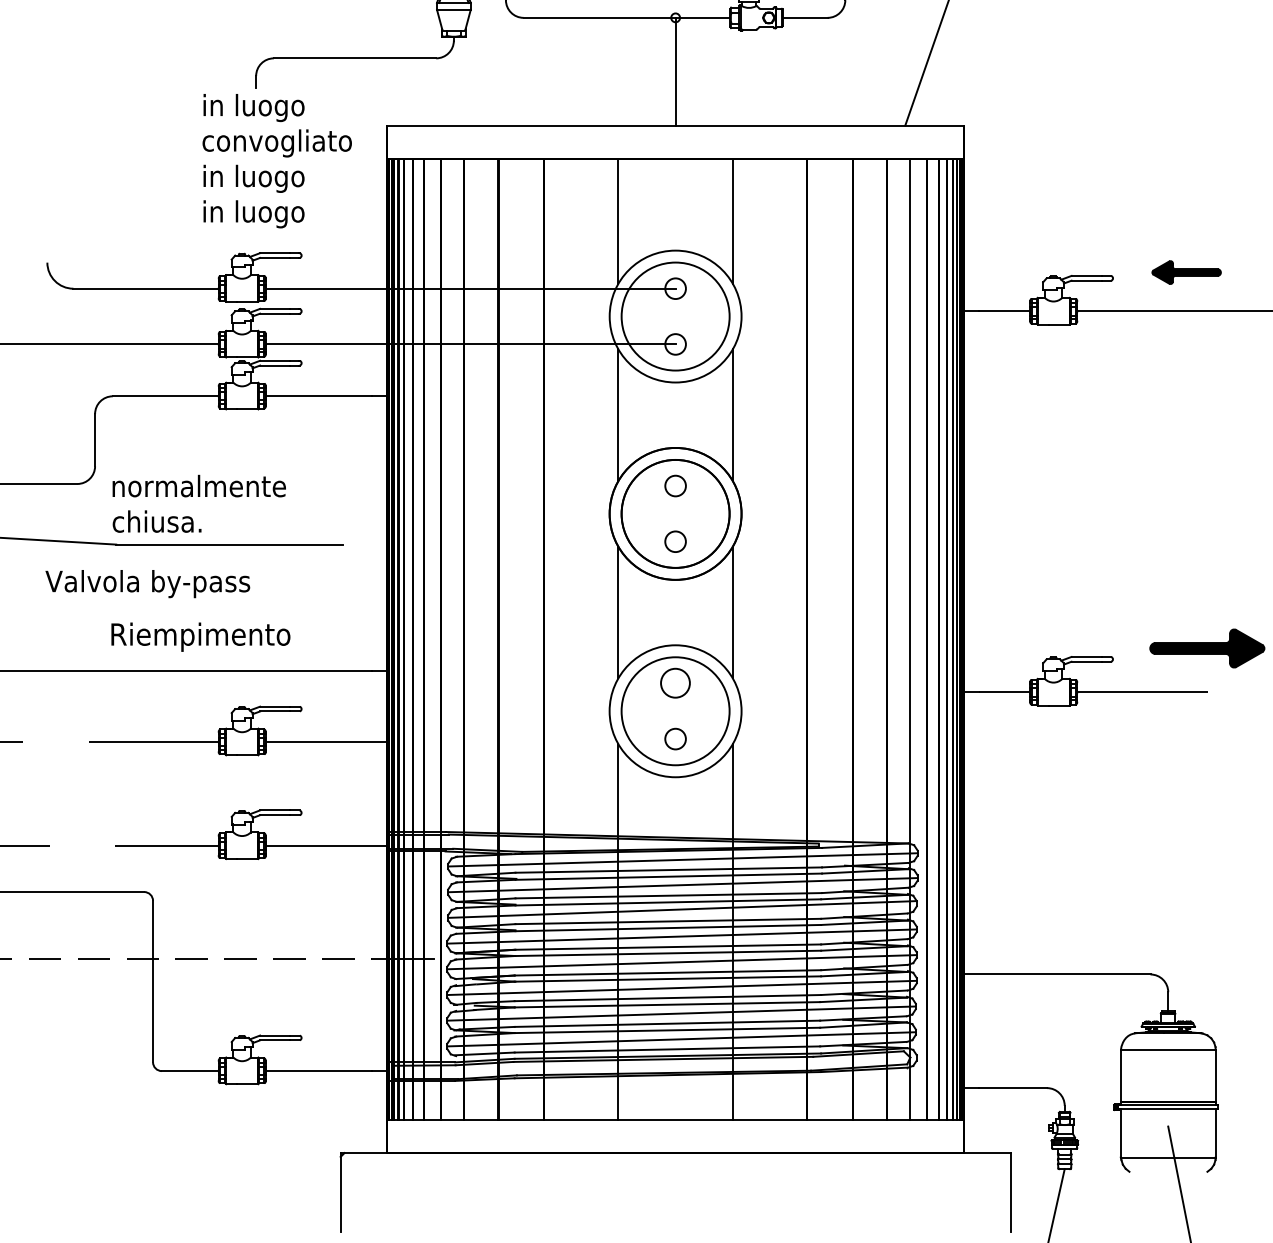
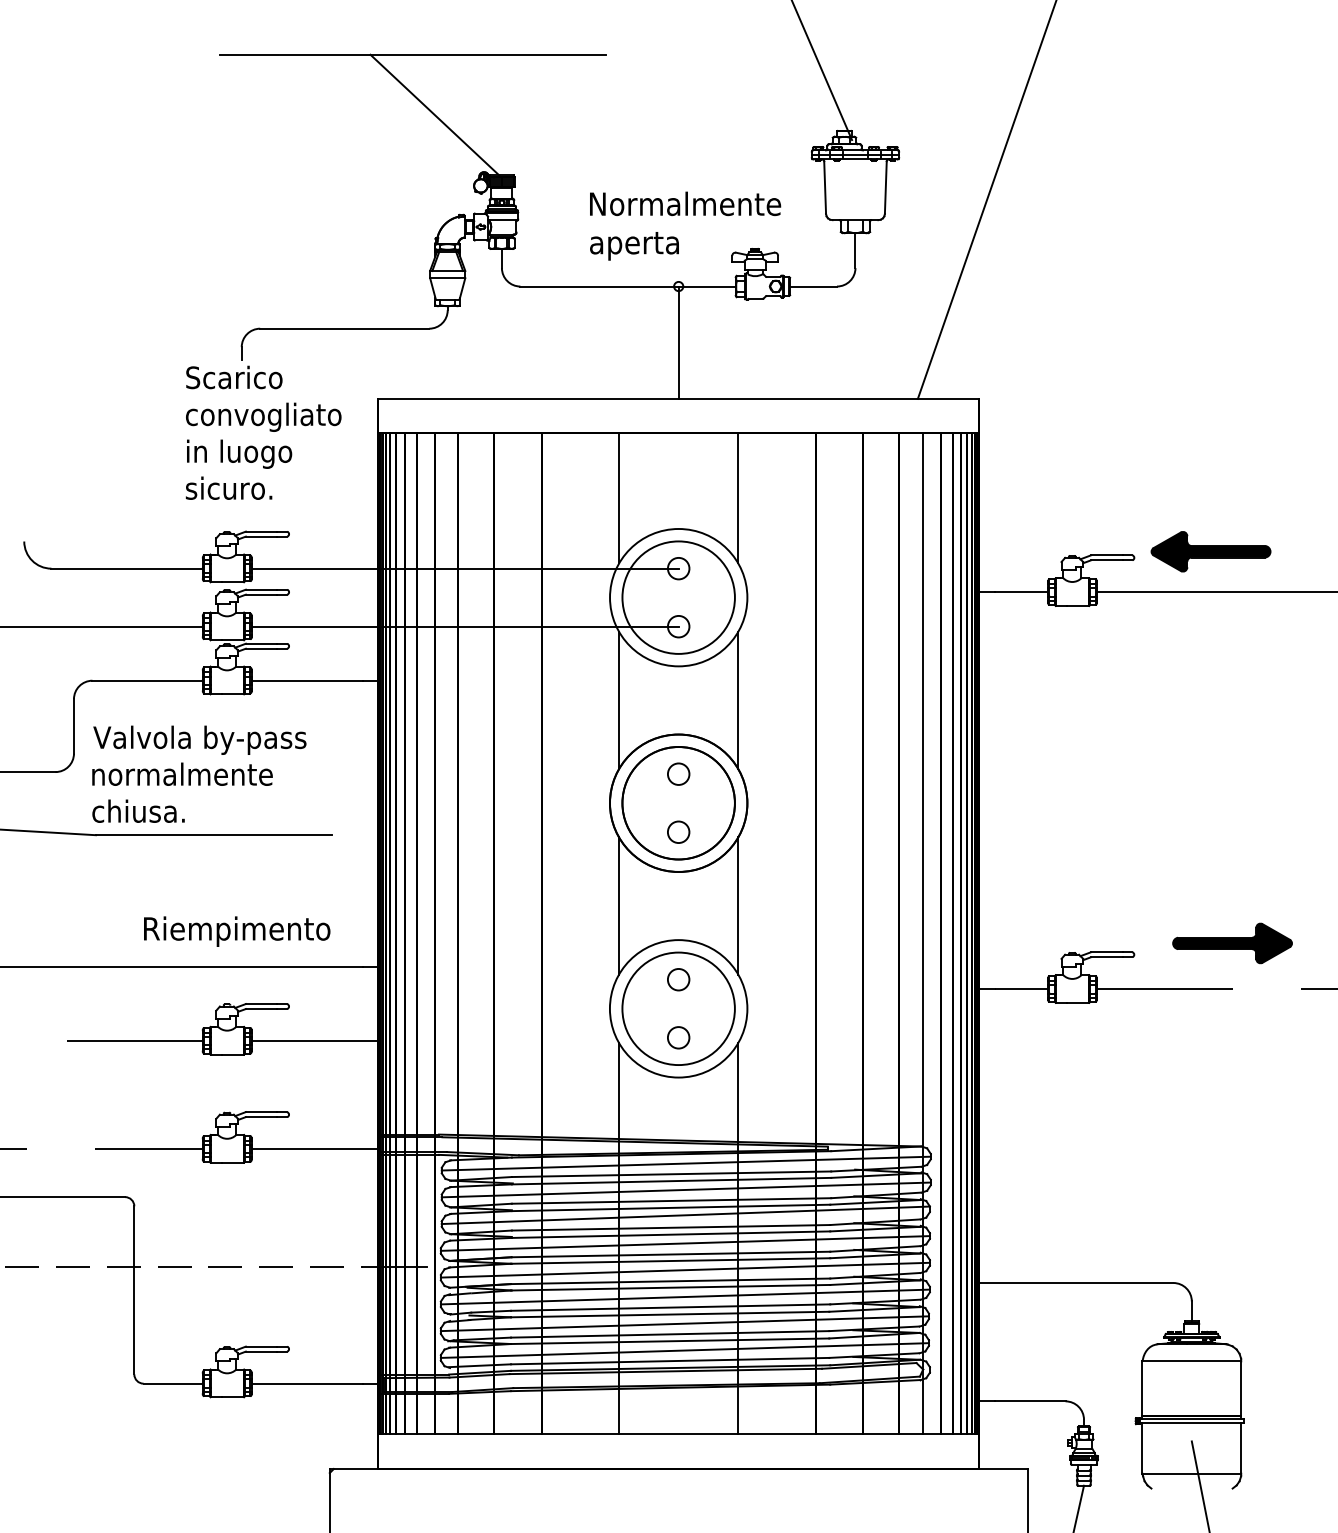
text: (253, 108) -> (239, 380), in luogo -> Scarico
text: (253, 213) -> (238, 490), in luogo -> sicuro.
part: (1186, 272) -> (1210, 551), size x1.67
text: (147, 583) -> (199, 739), moved
text: (201, 637) -> (237, 931), moved
circle: (675, 683) -> (678, 979), size x0.71

